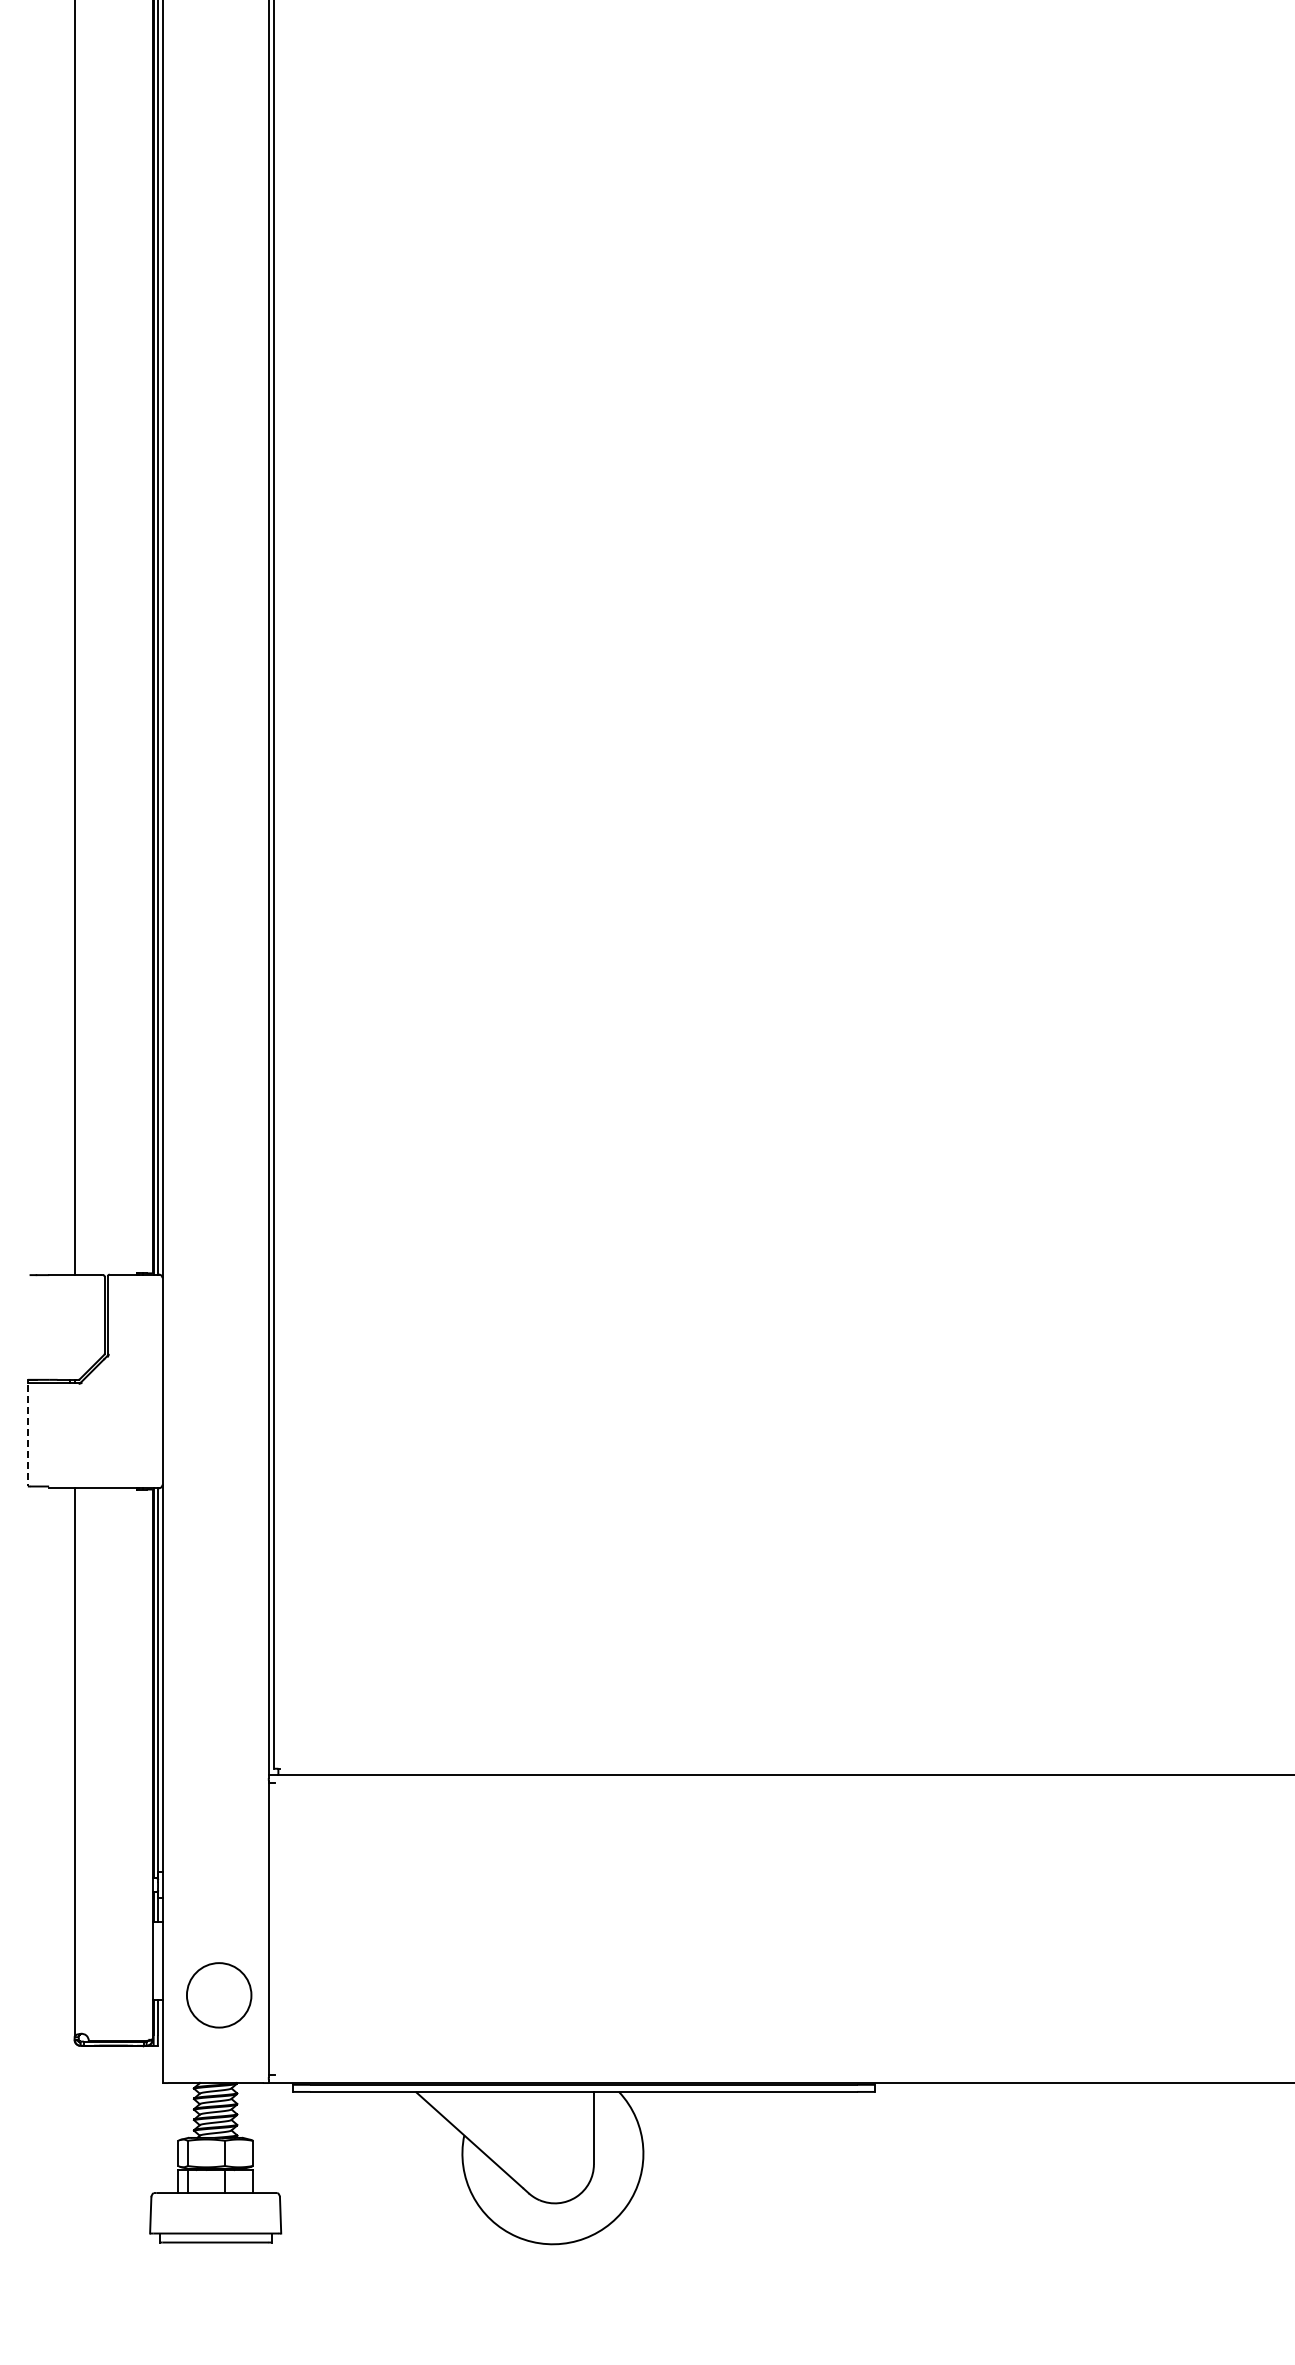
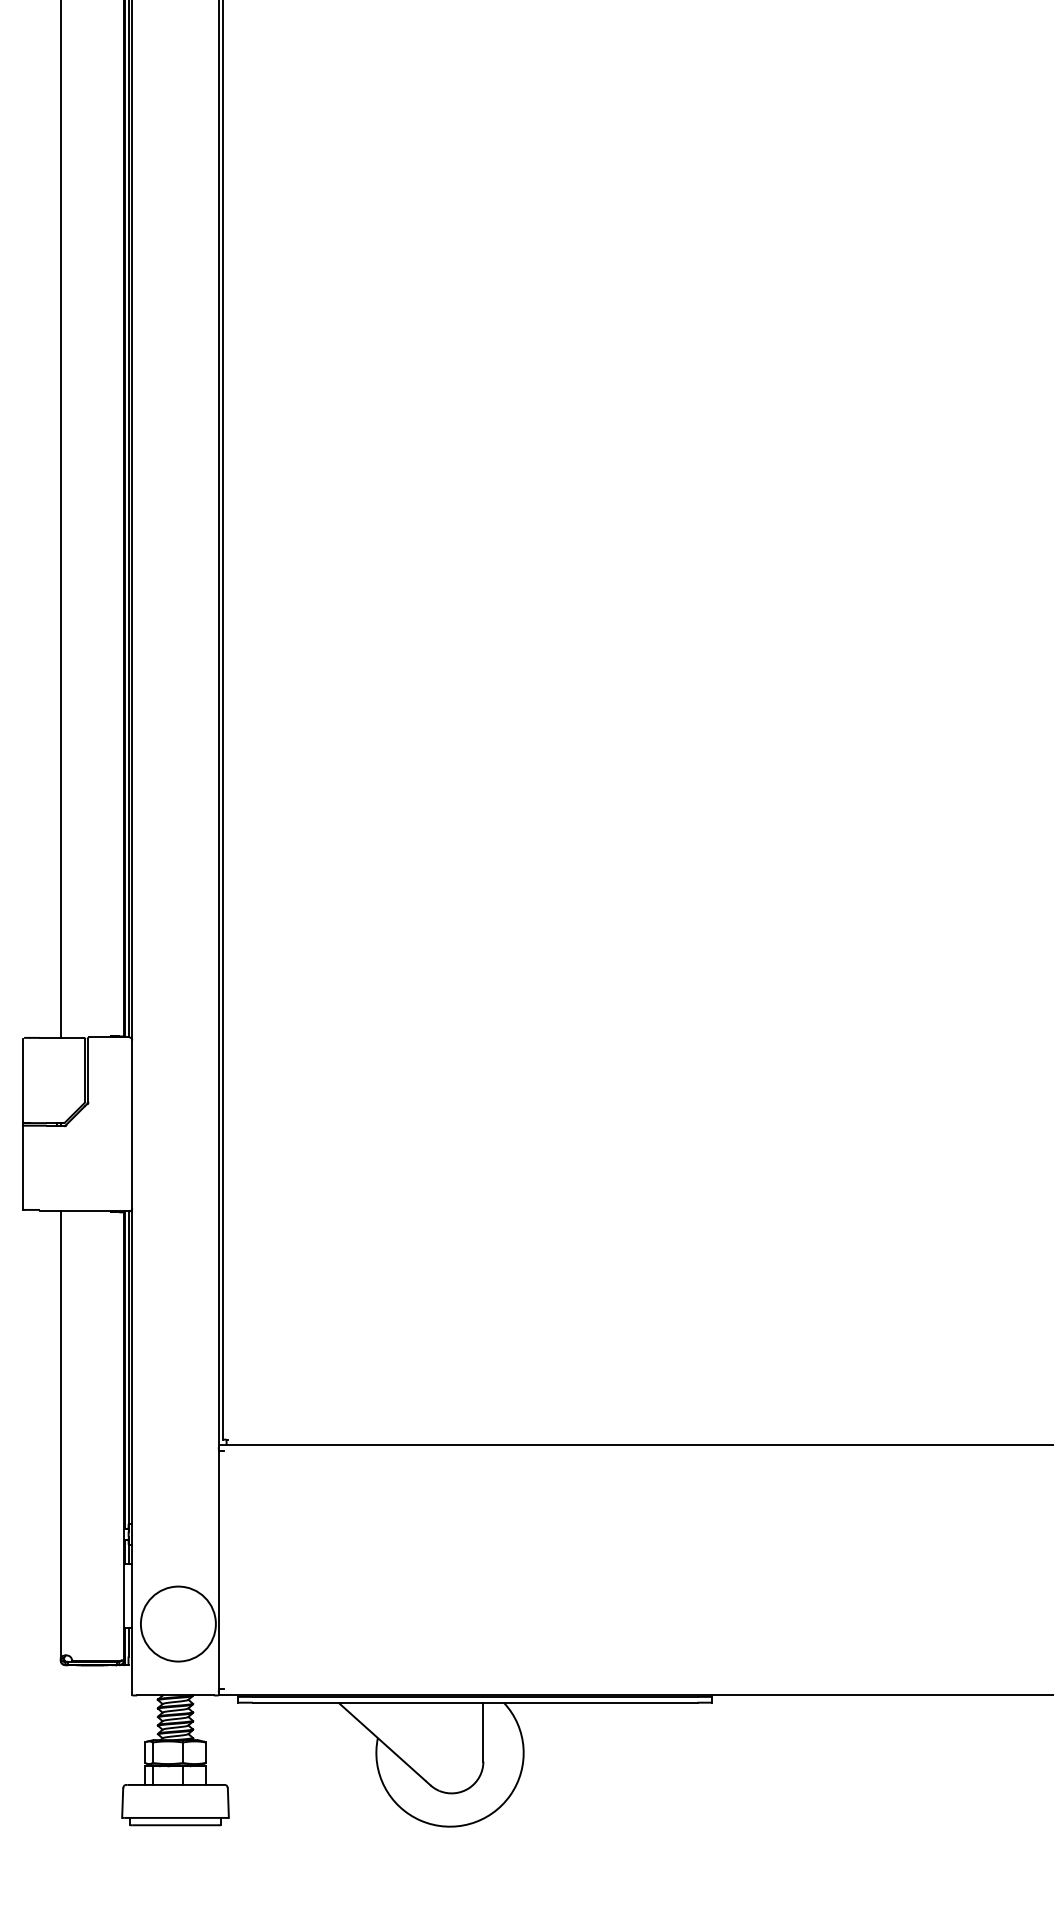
line: (27, 1327) -> (22, 1080), added
line: (27, 1435) -> (22, 1168), dashed -> solid
circle: (219, 1995) -> (178, 1624), size x1.43

